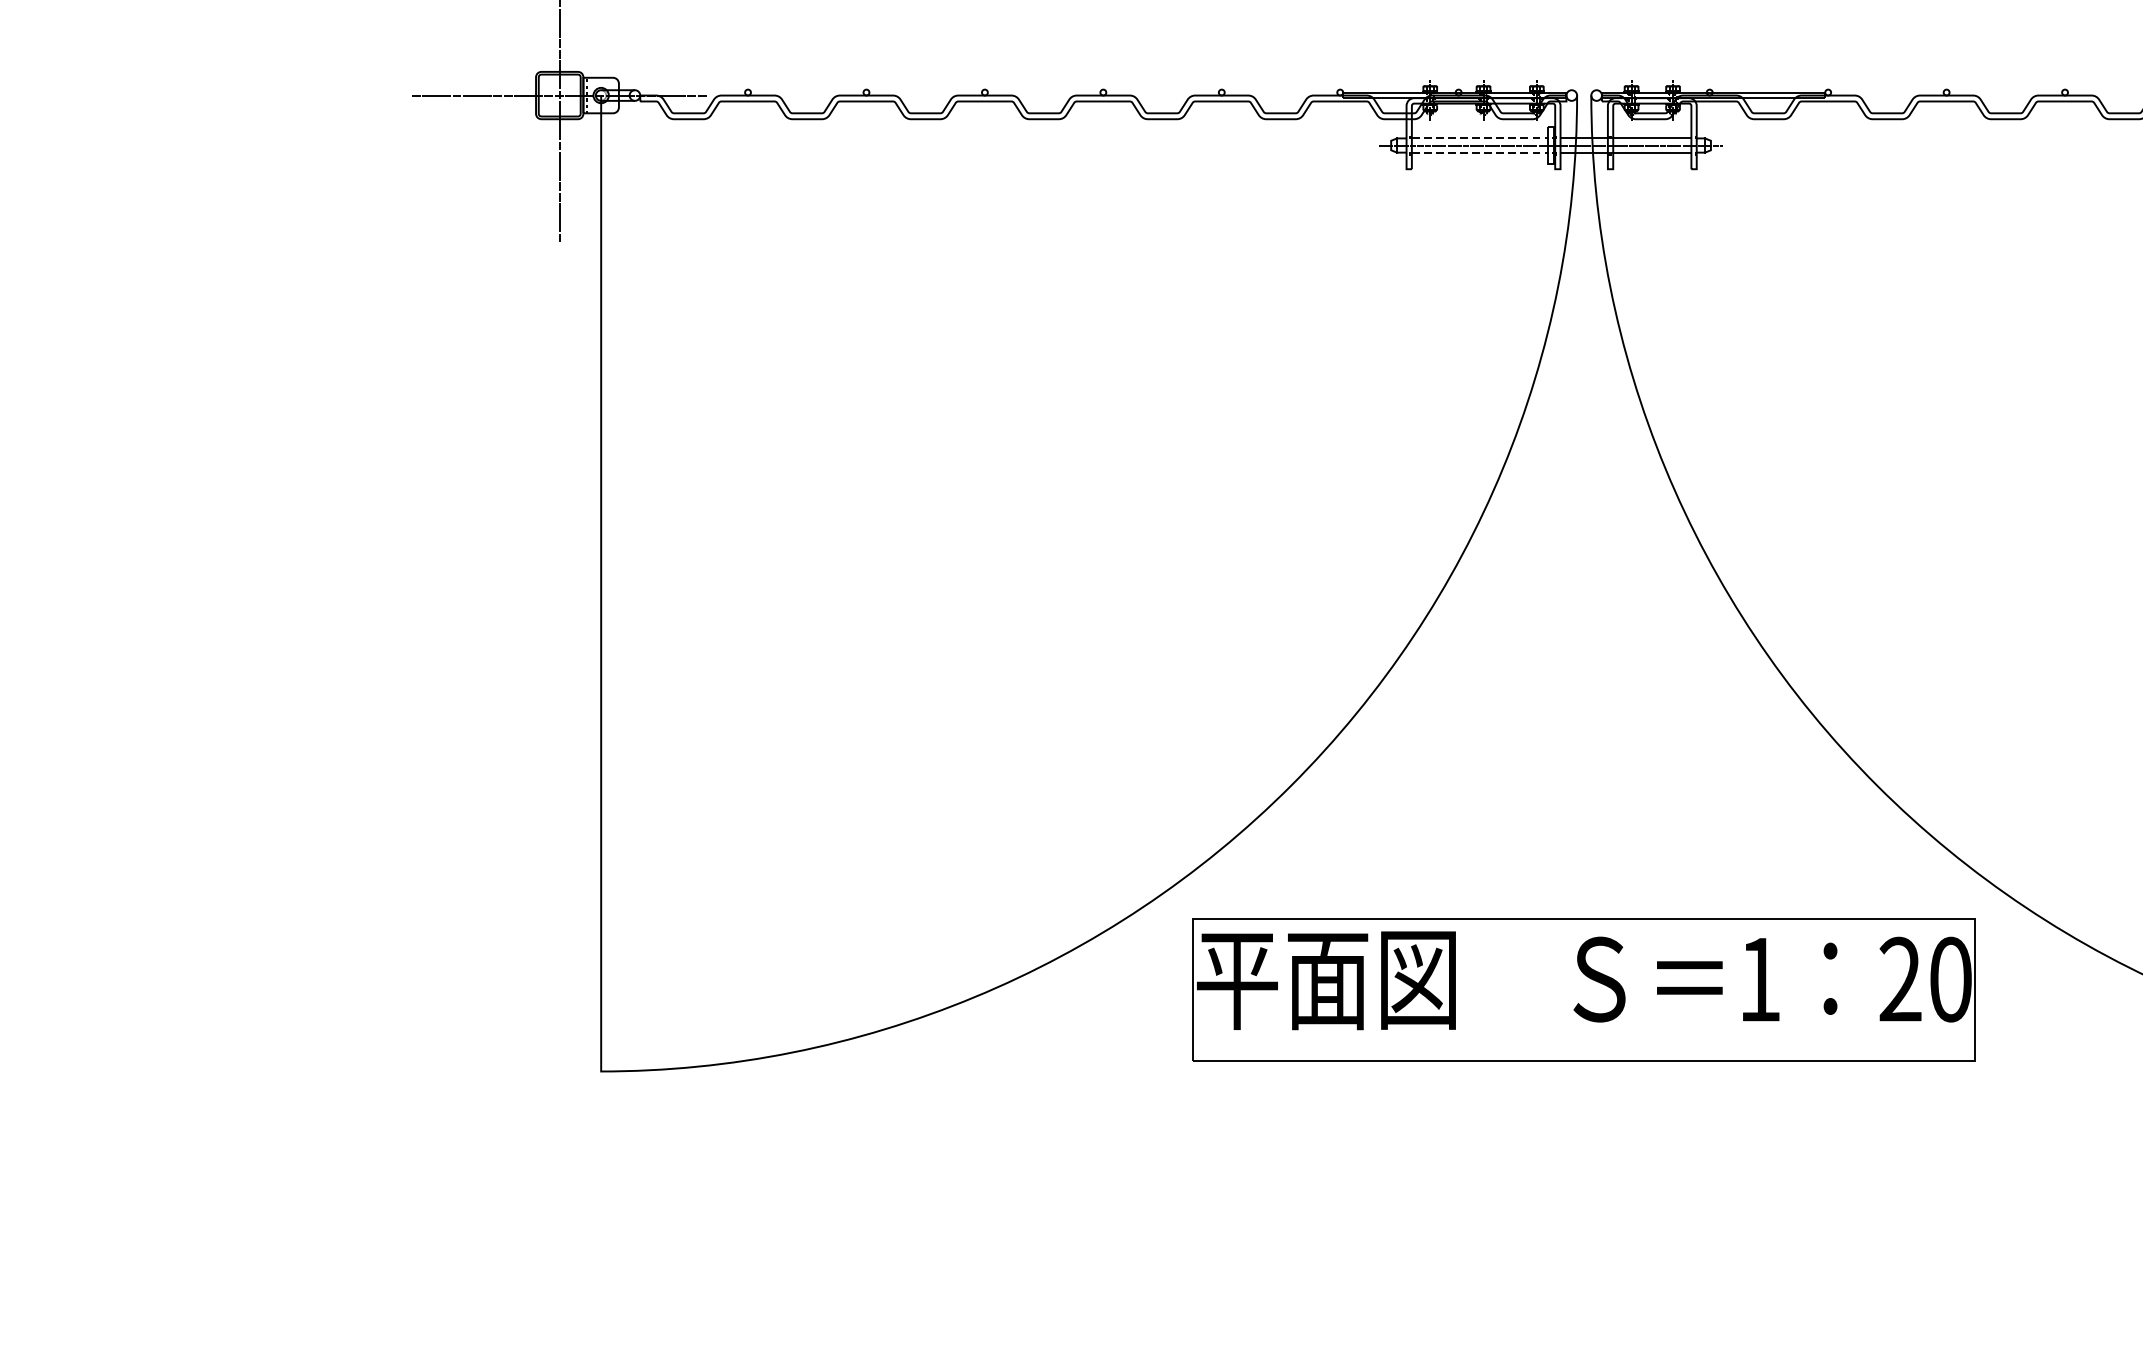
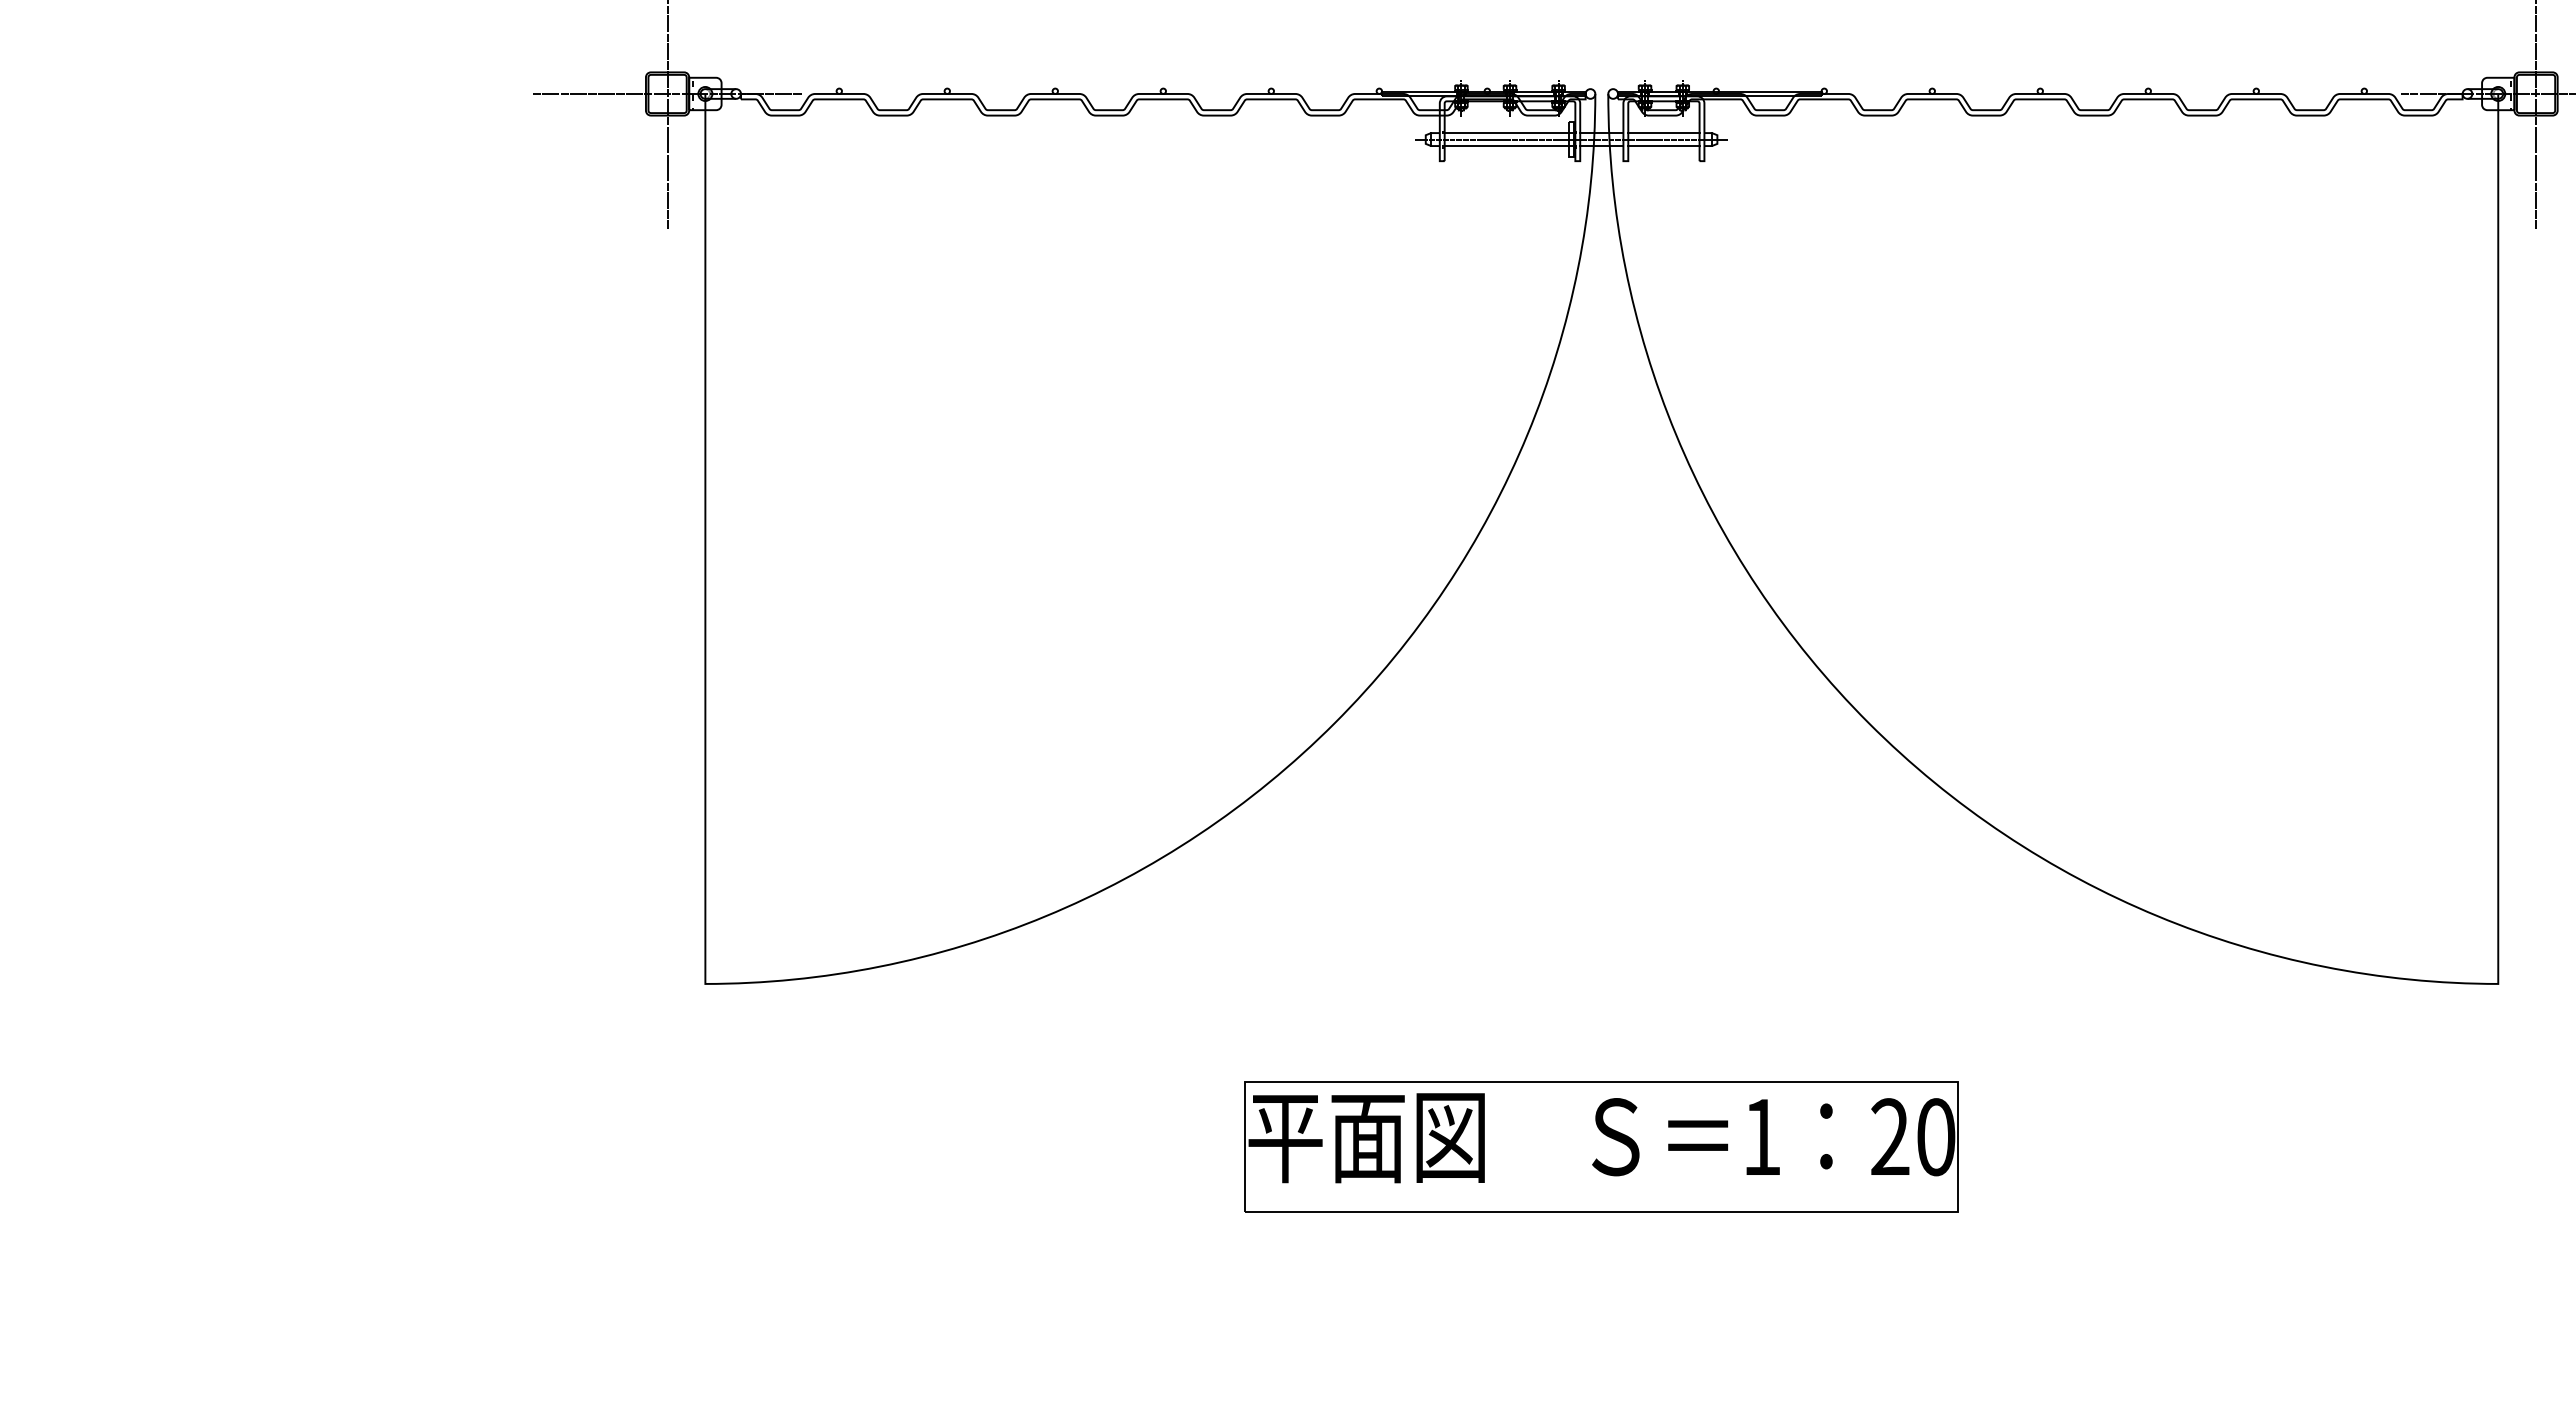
line: (1480, 138) -> (1507, 133), dashed -> solid
line: (1480, 153) -> (1507, 146), dashed -> solid
part: (1583, 989) -> (1601, 1146), moved

